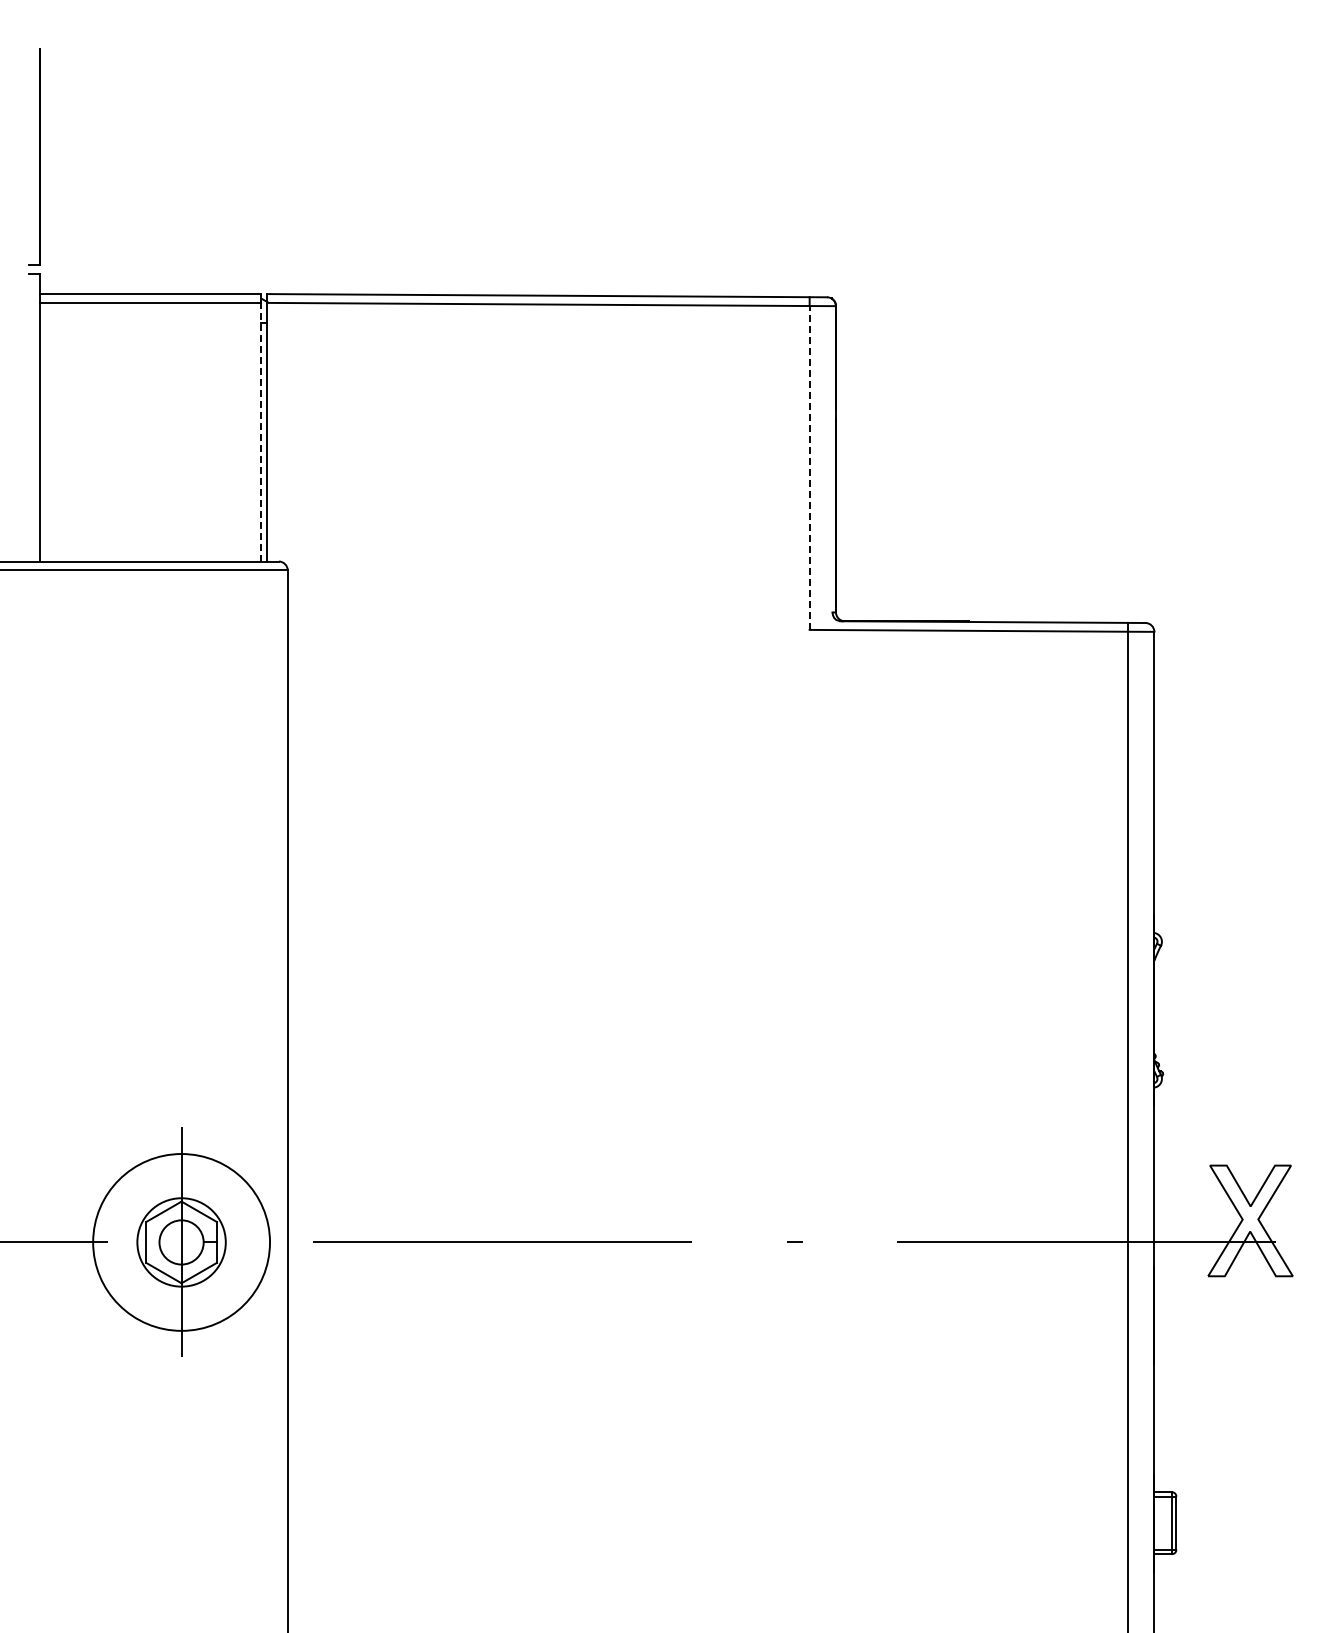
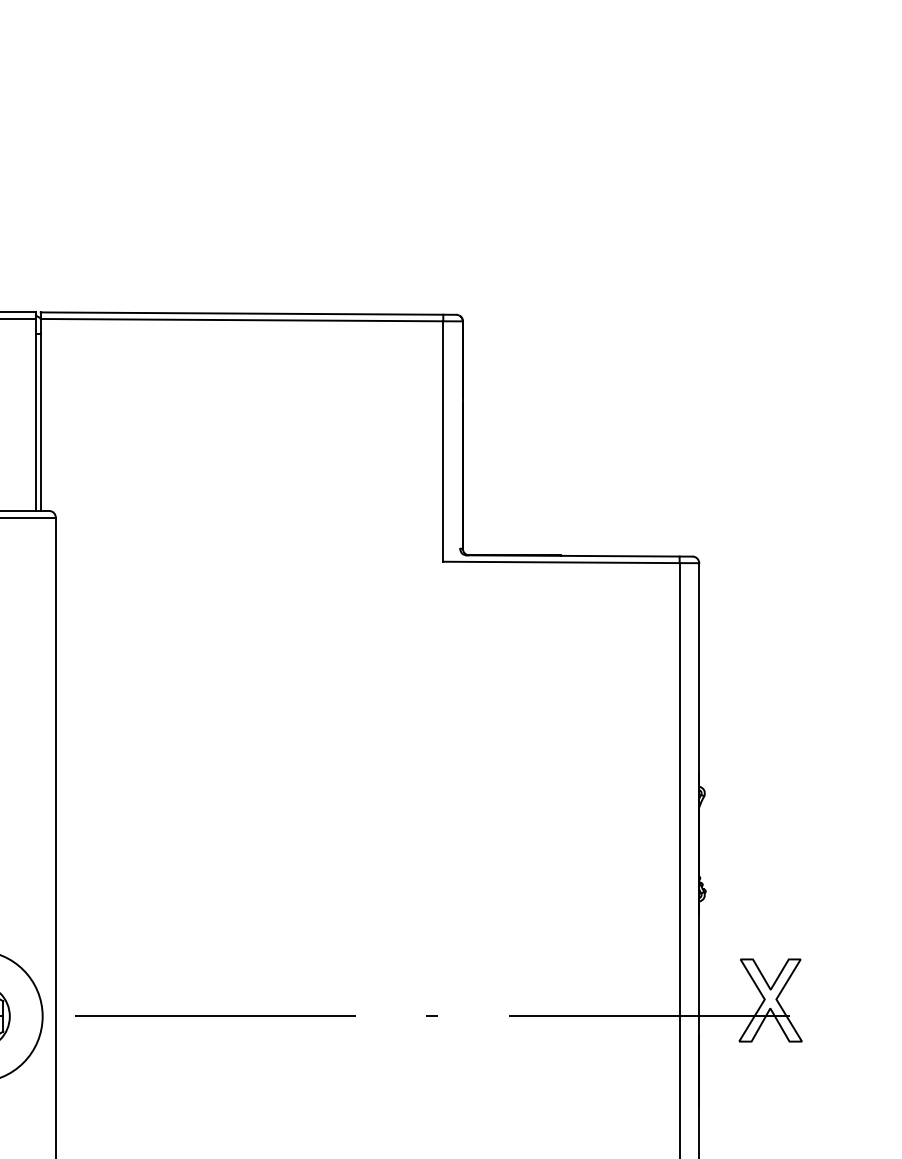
line: (261, 431) -> (36, 414), dashed -> solid
line: (809, 467) -> (443, 441), dashed -> solid

